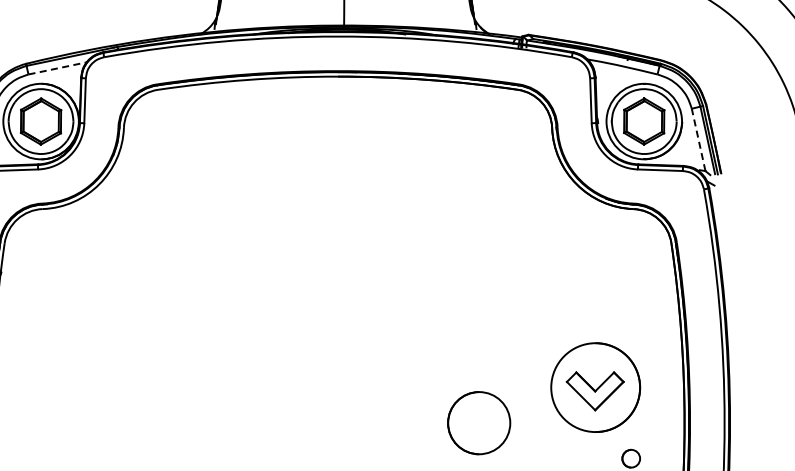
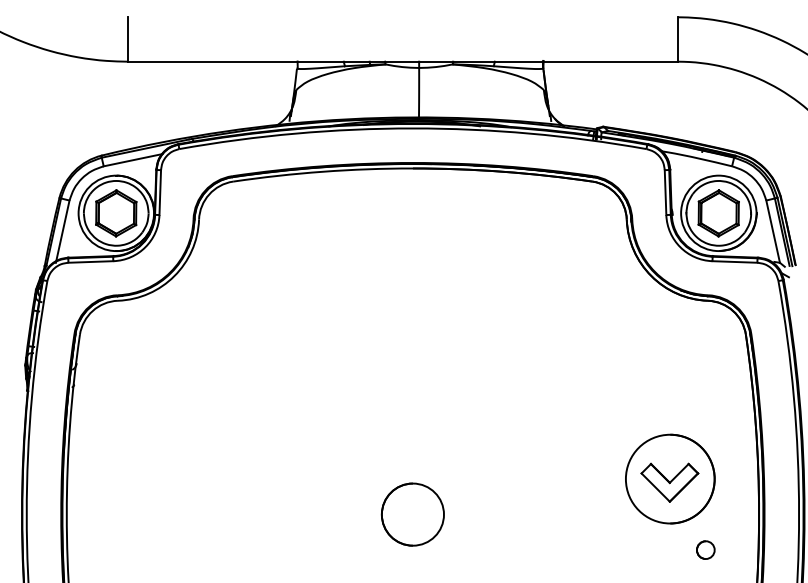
line: (58, 68) -> (133, 160), dashed -> solid
line: (699, 139) -> (773, 231), dashed -> solid
circle: (478, 423) -> (412, 514), moved

